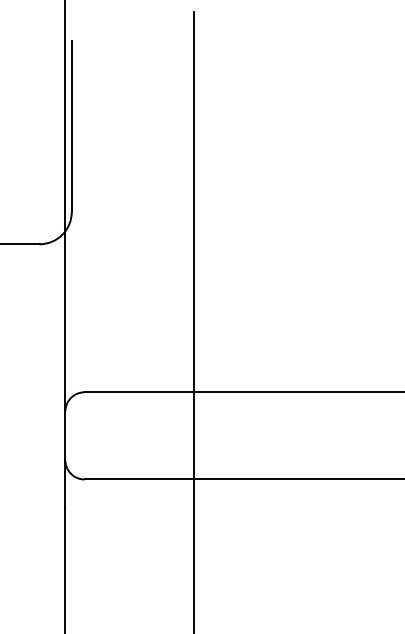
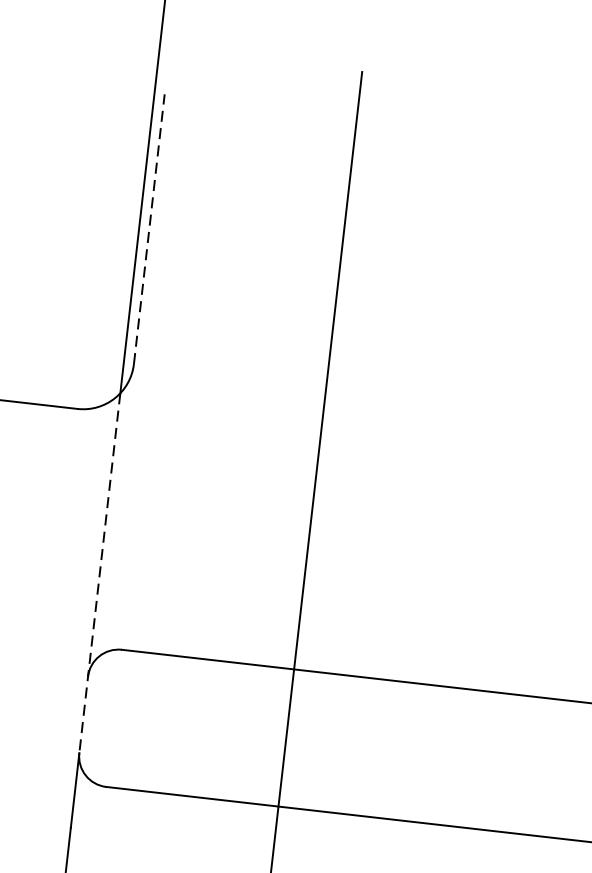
line: (71, 126) -> (148, 229), solid -> dashed
line: (65, 346) -> (99, 574), solid -> dashed

